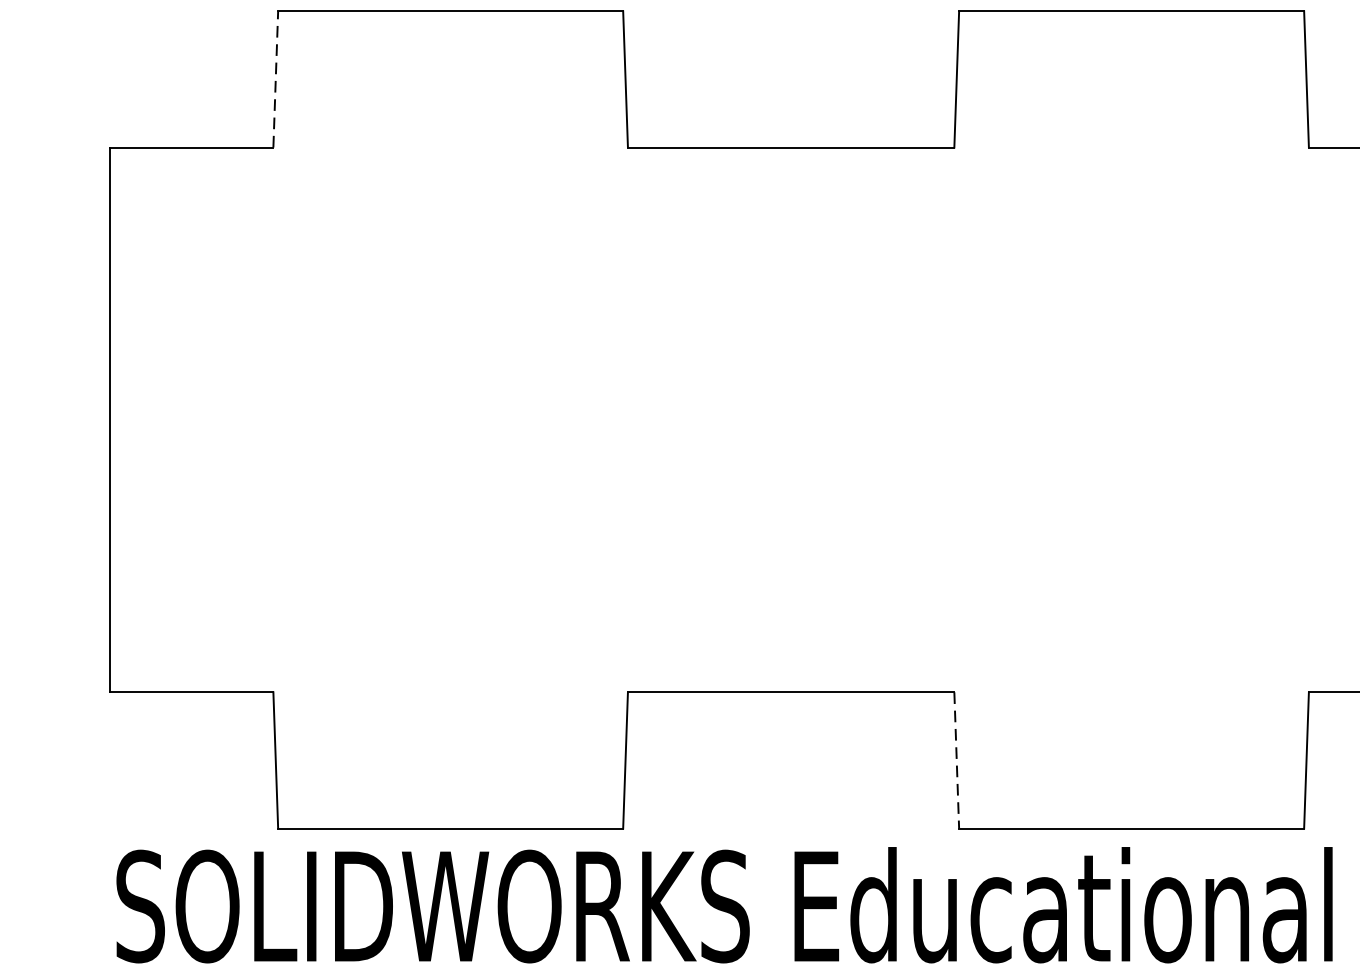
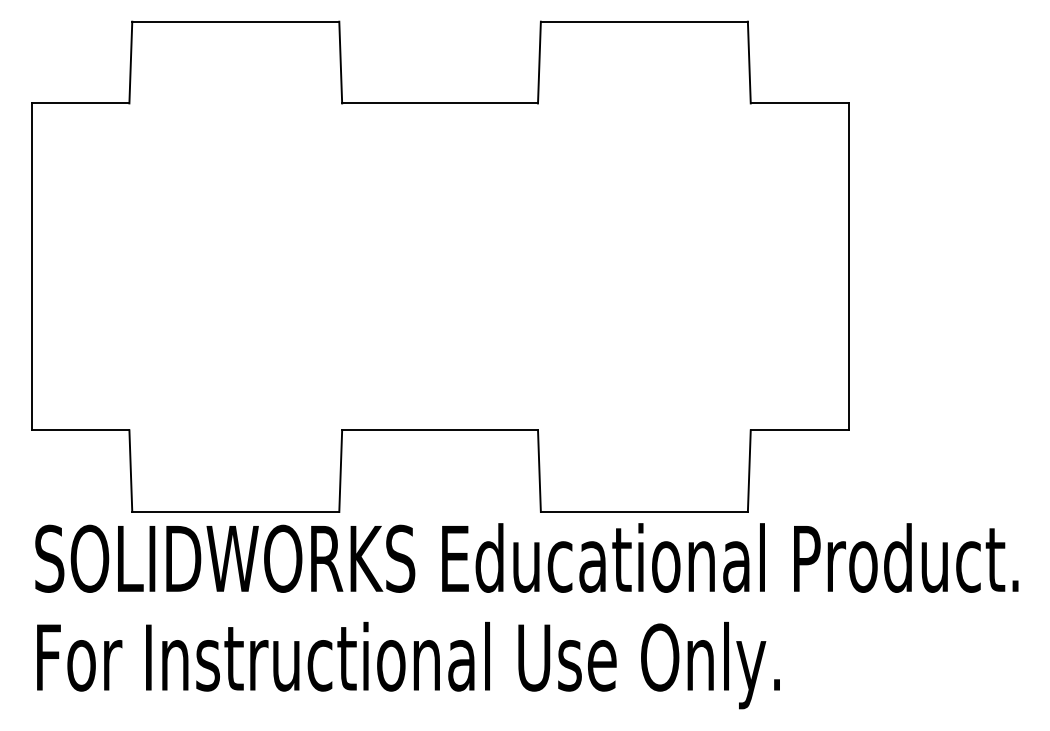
line: (275, 79) -> (130, 62), dashed -> solid
line: (956, 760) -> (539, 471), dashed -> solid

